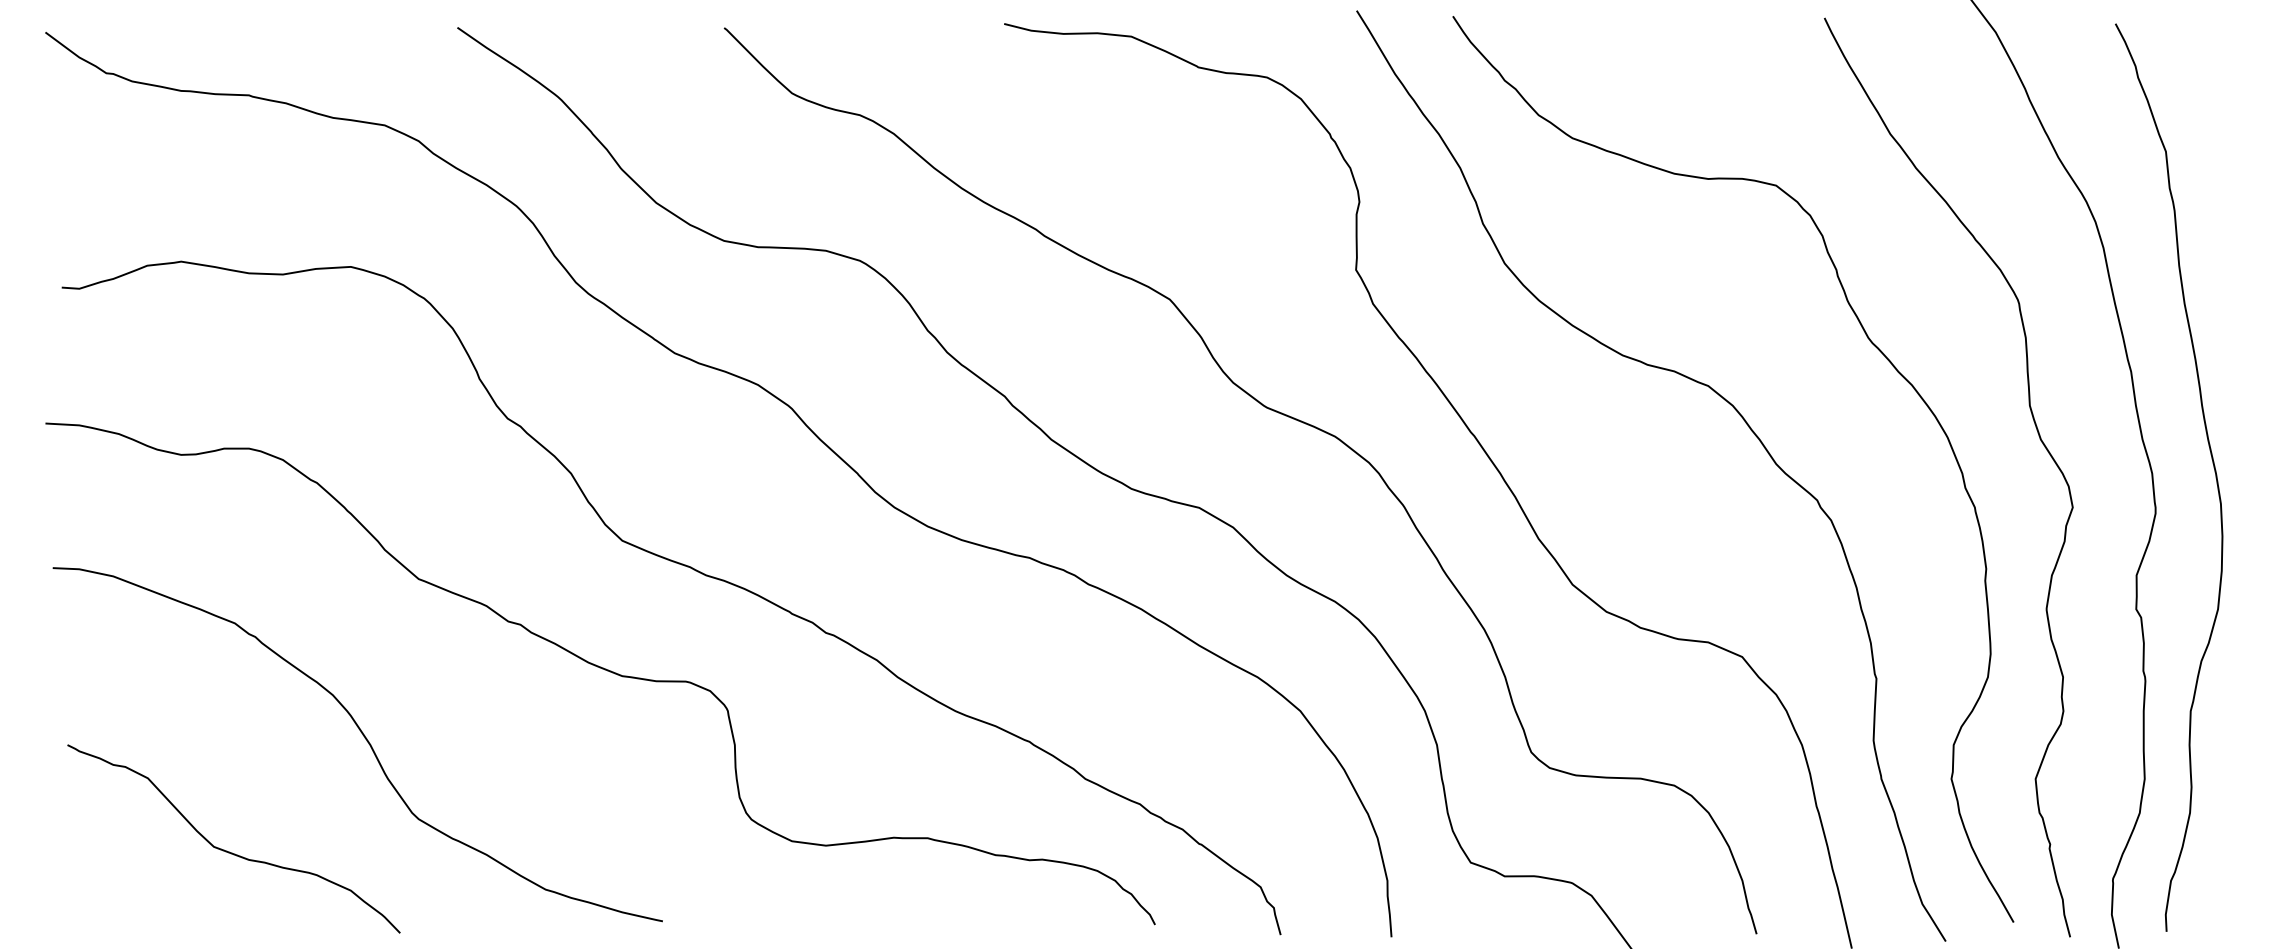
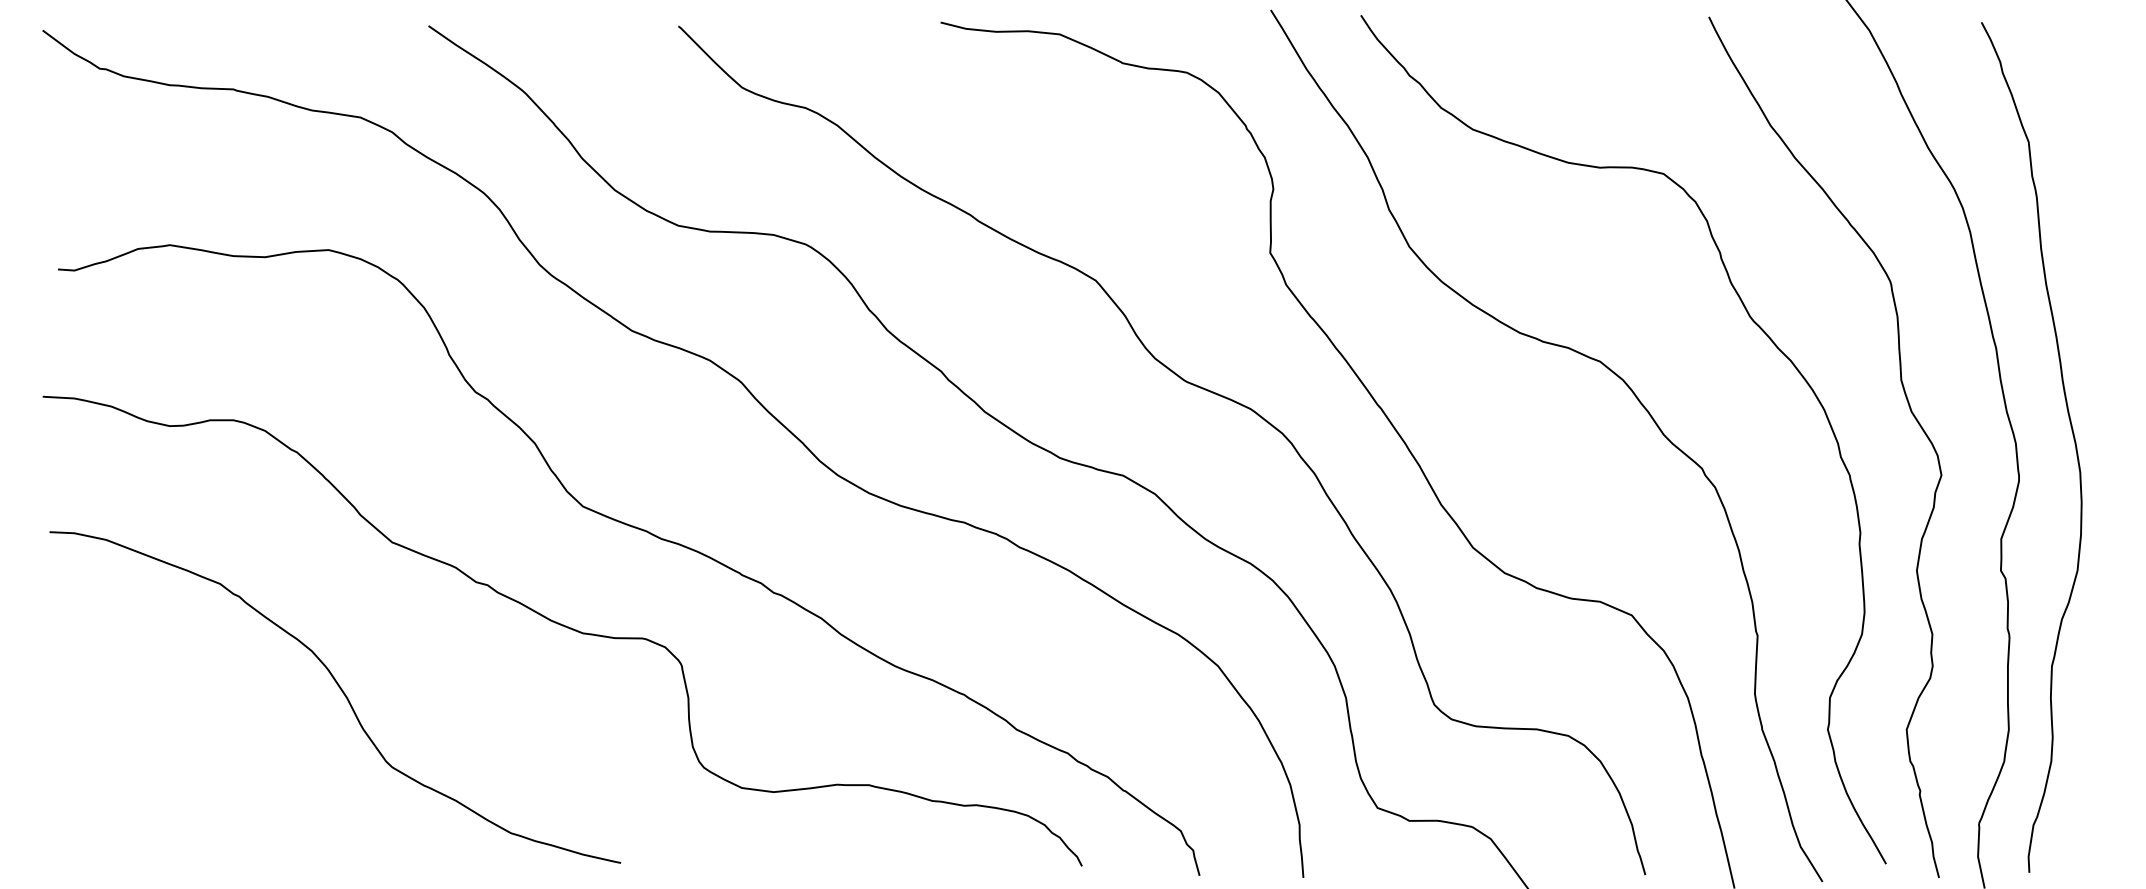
curve: (229, 851) -> (215, 797), removed

